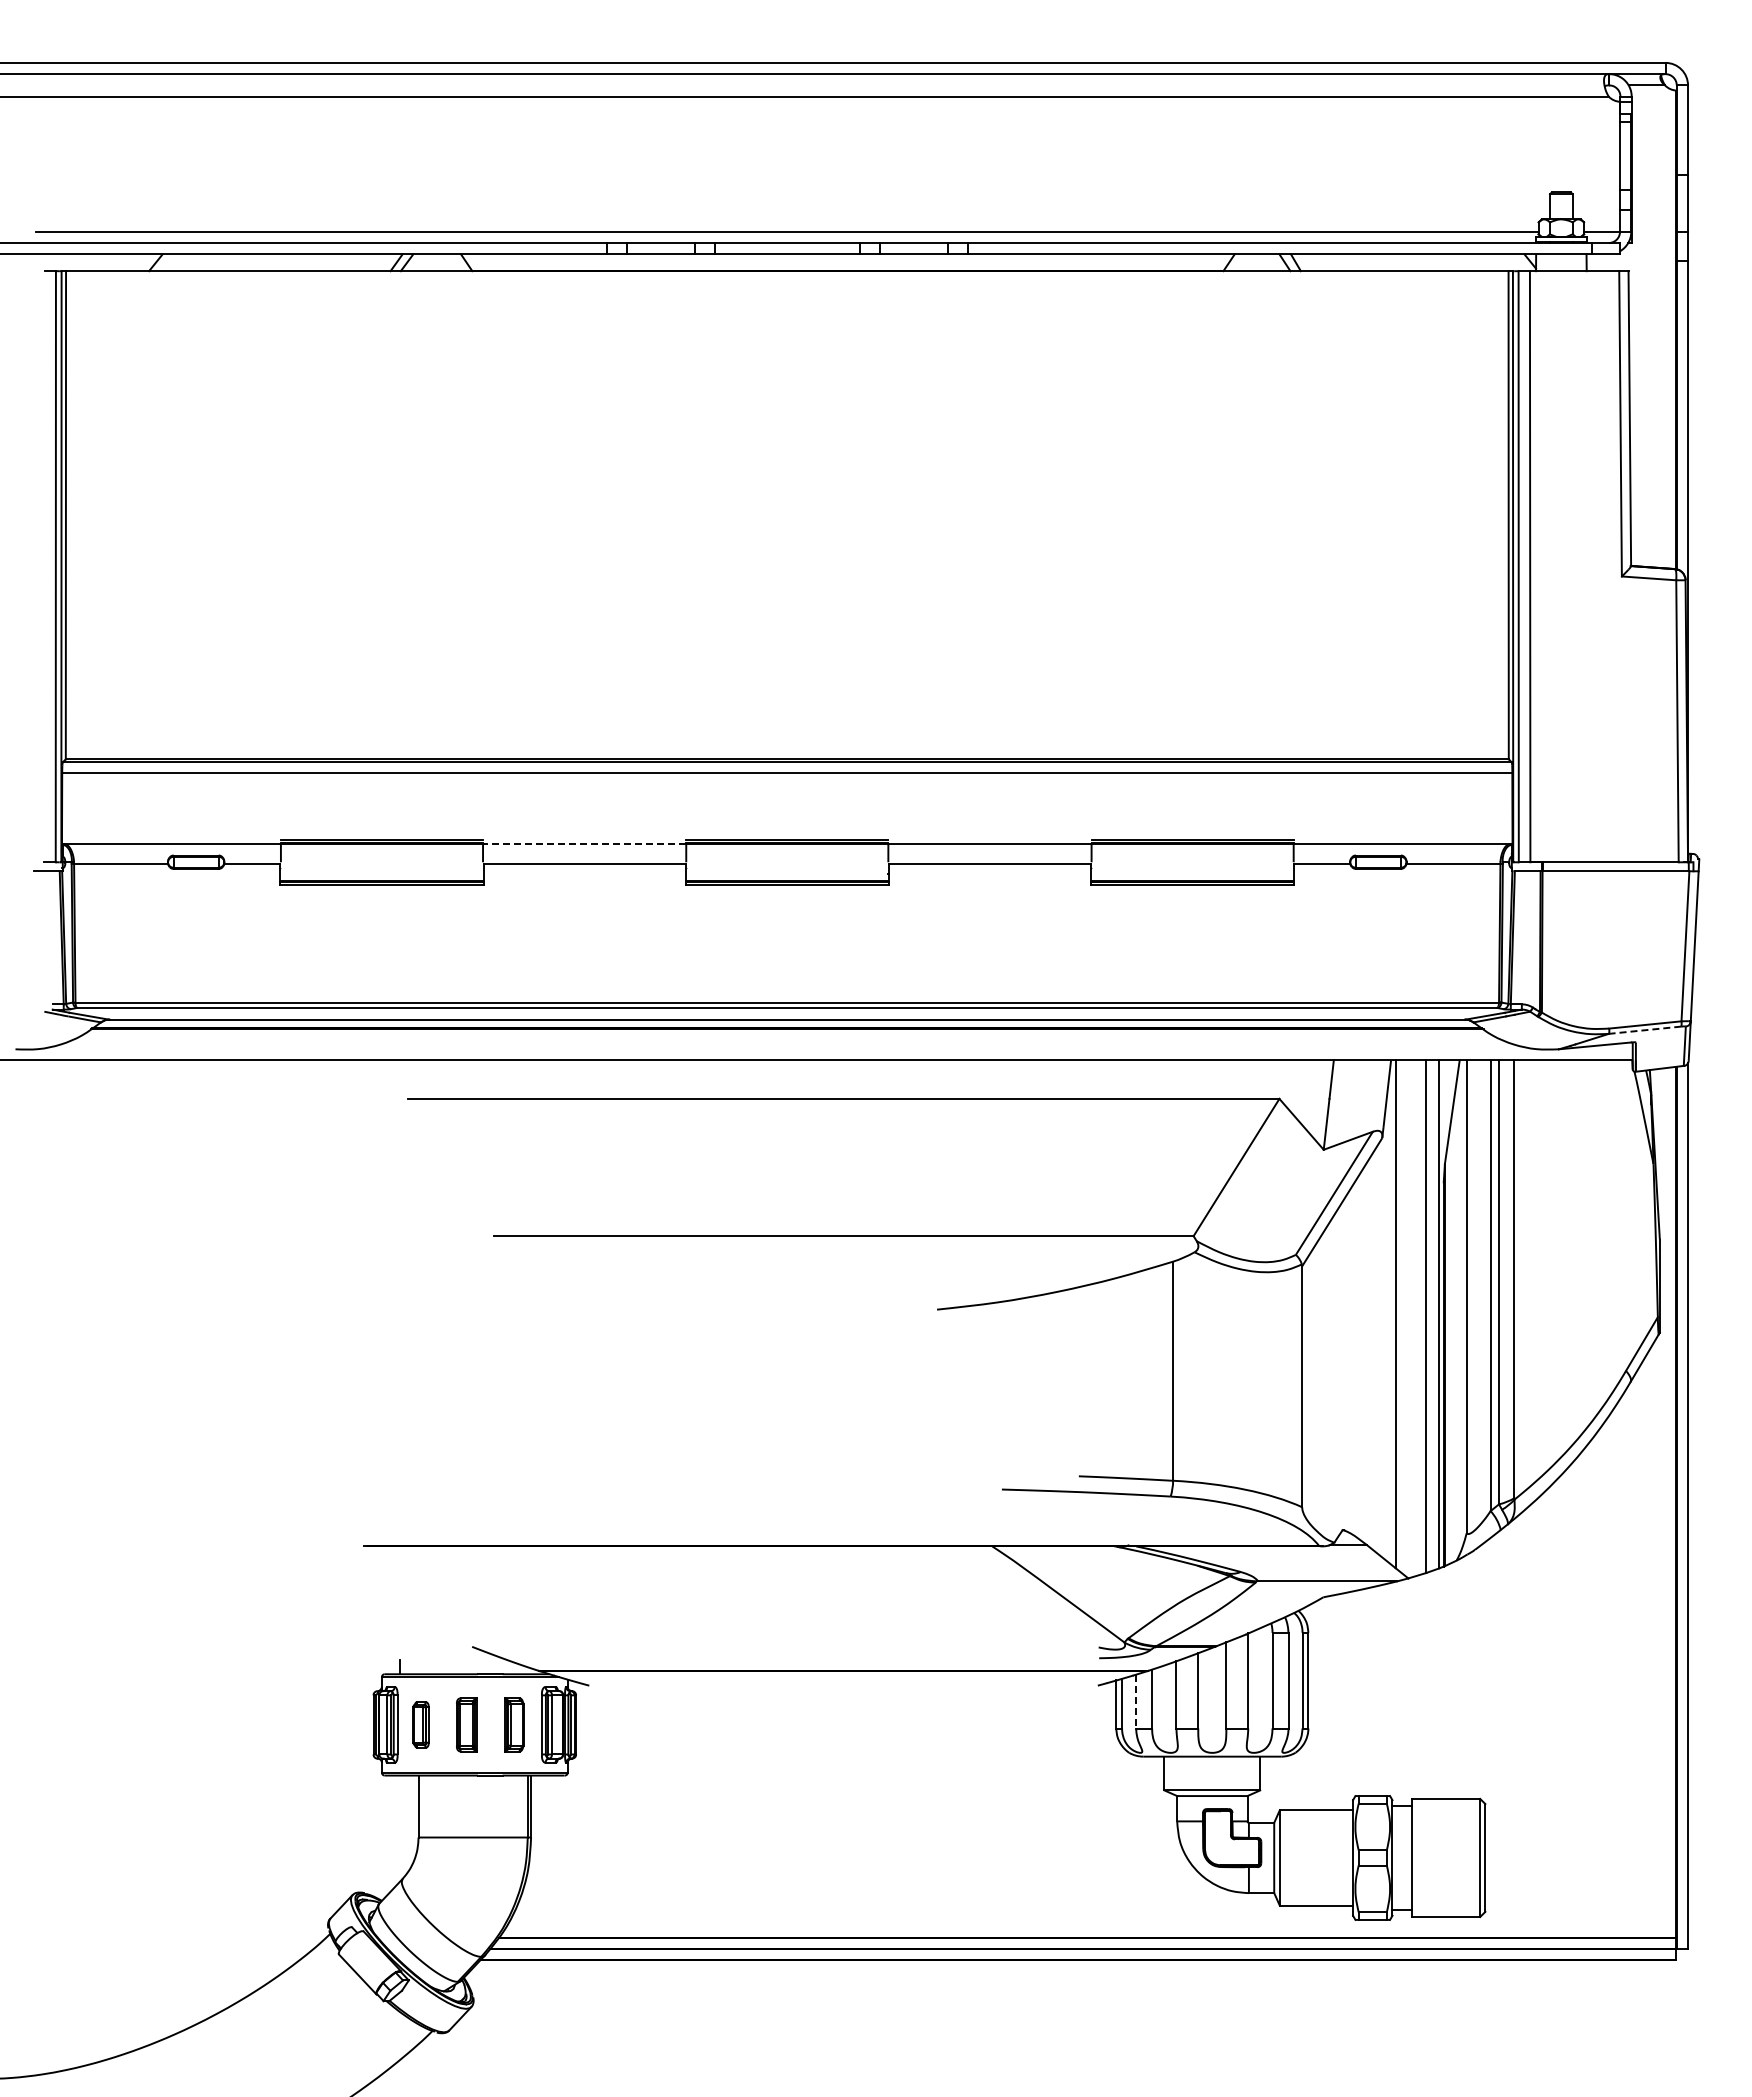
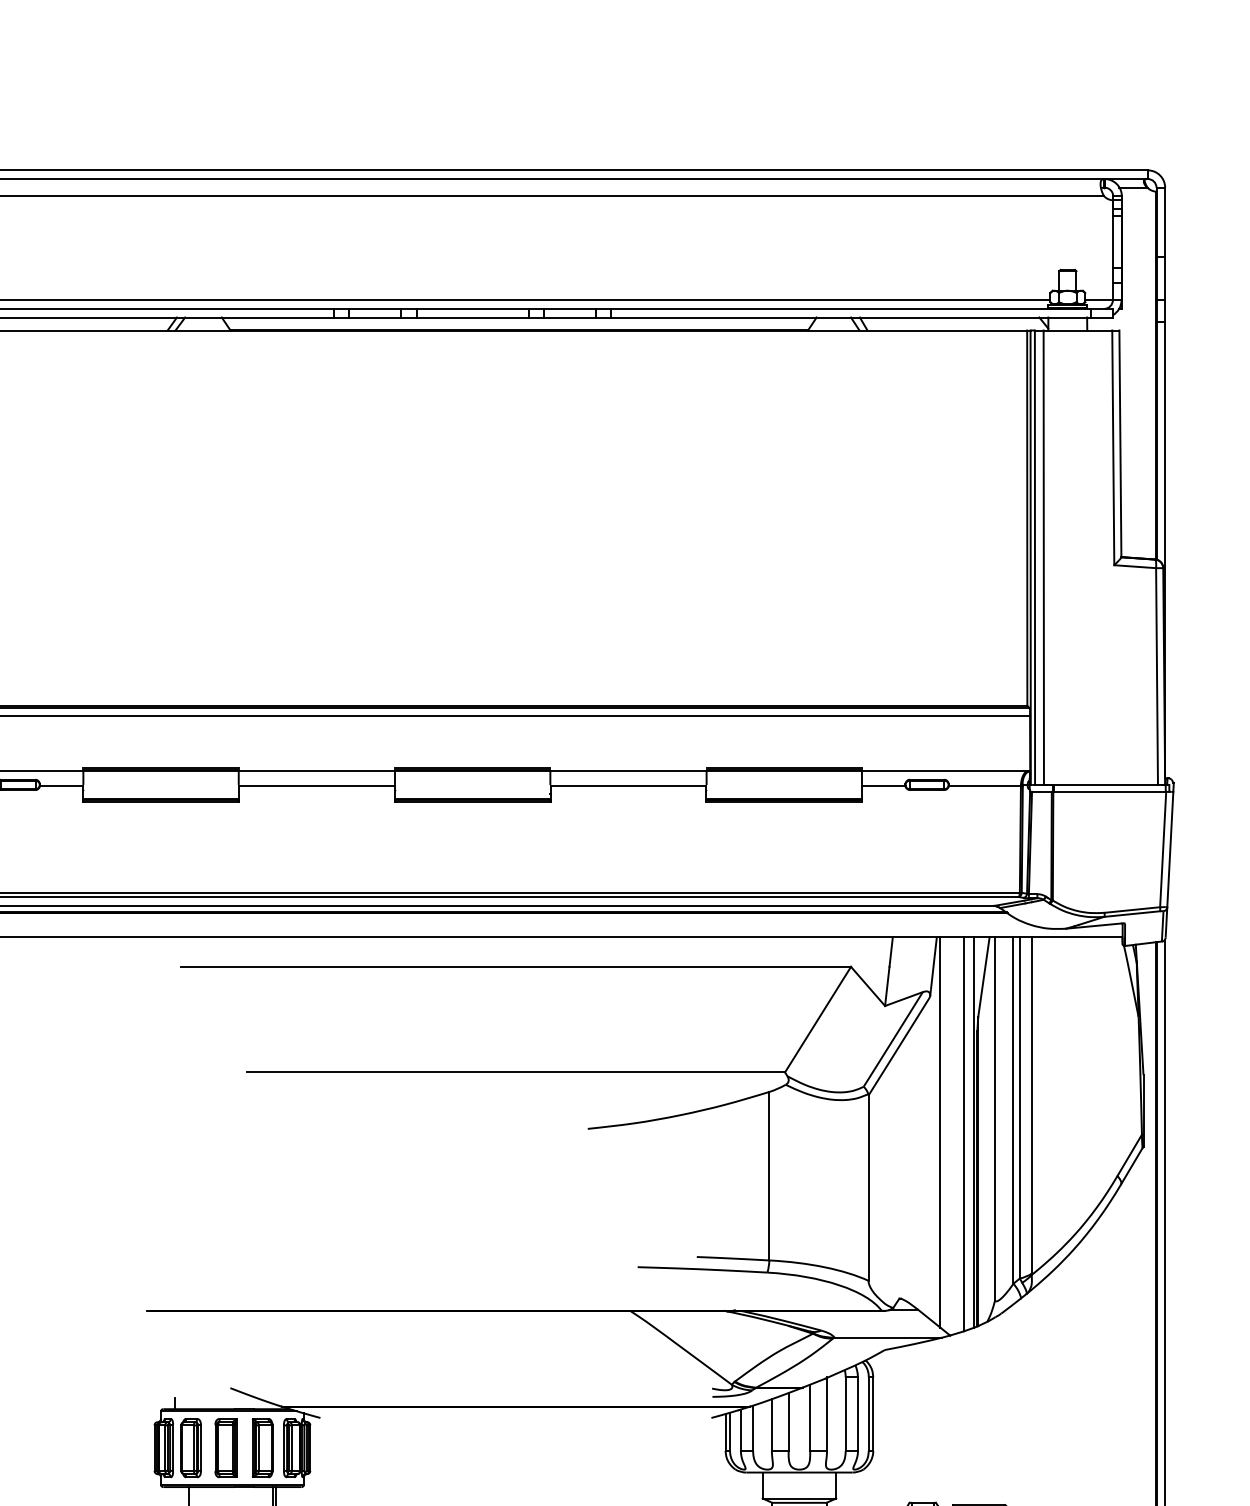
line: (584, 843) -> (316, 770), dashed -> solid
line: (1644, 1030) -> (1131, 914), dashed -> solid
line: (1136, 1701) -> (741, 1430), dashed -> solid
part: (420, 1724) -> (190, 1447), size x1.67
part: (466, 1724) -> (226, 1447), size x1.43
part: (514, 1724) -> (262, 1447), size x1.43

